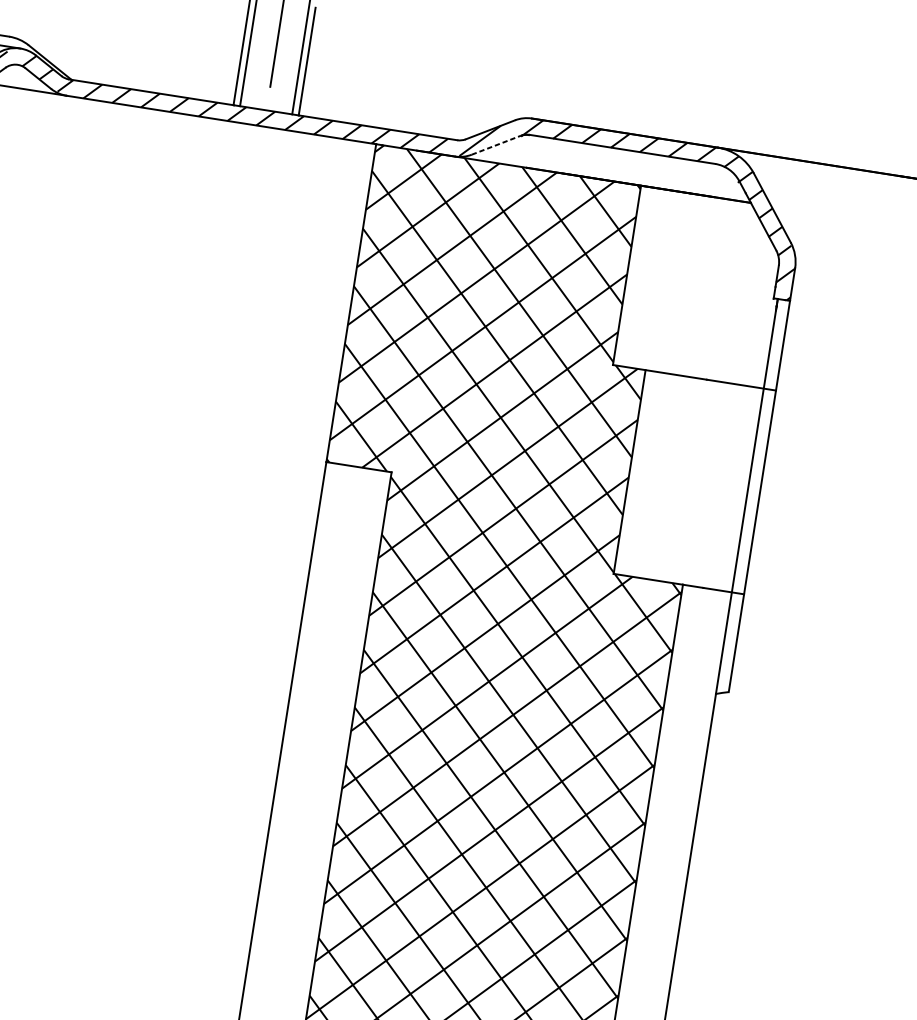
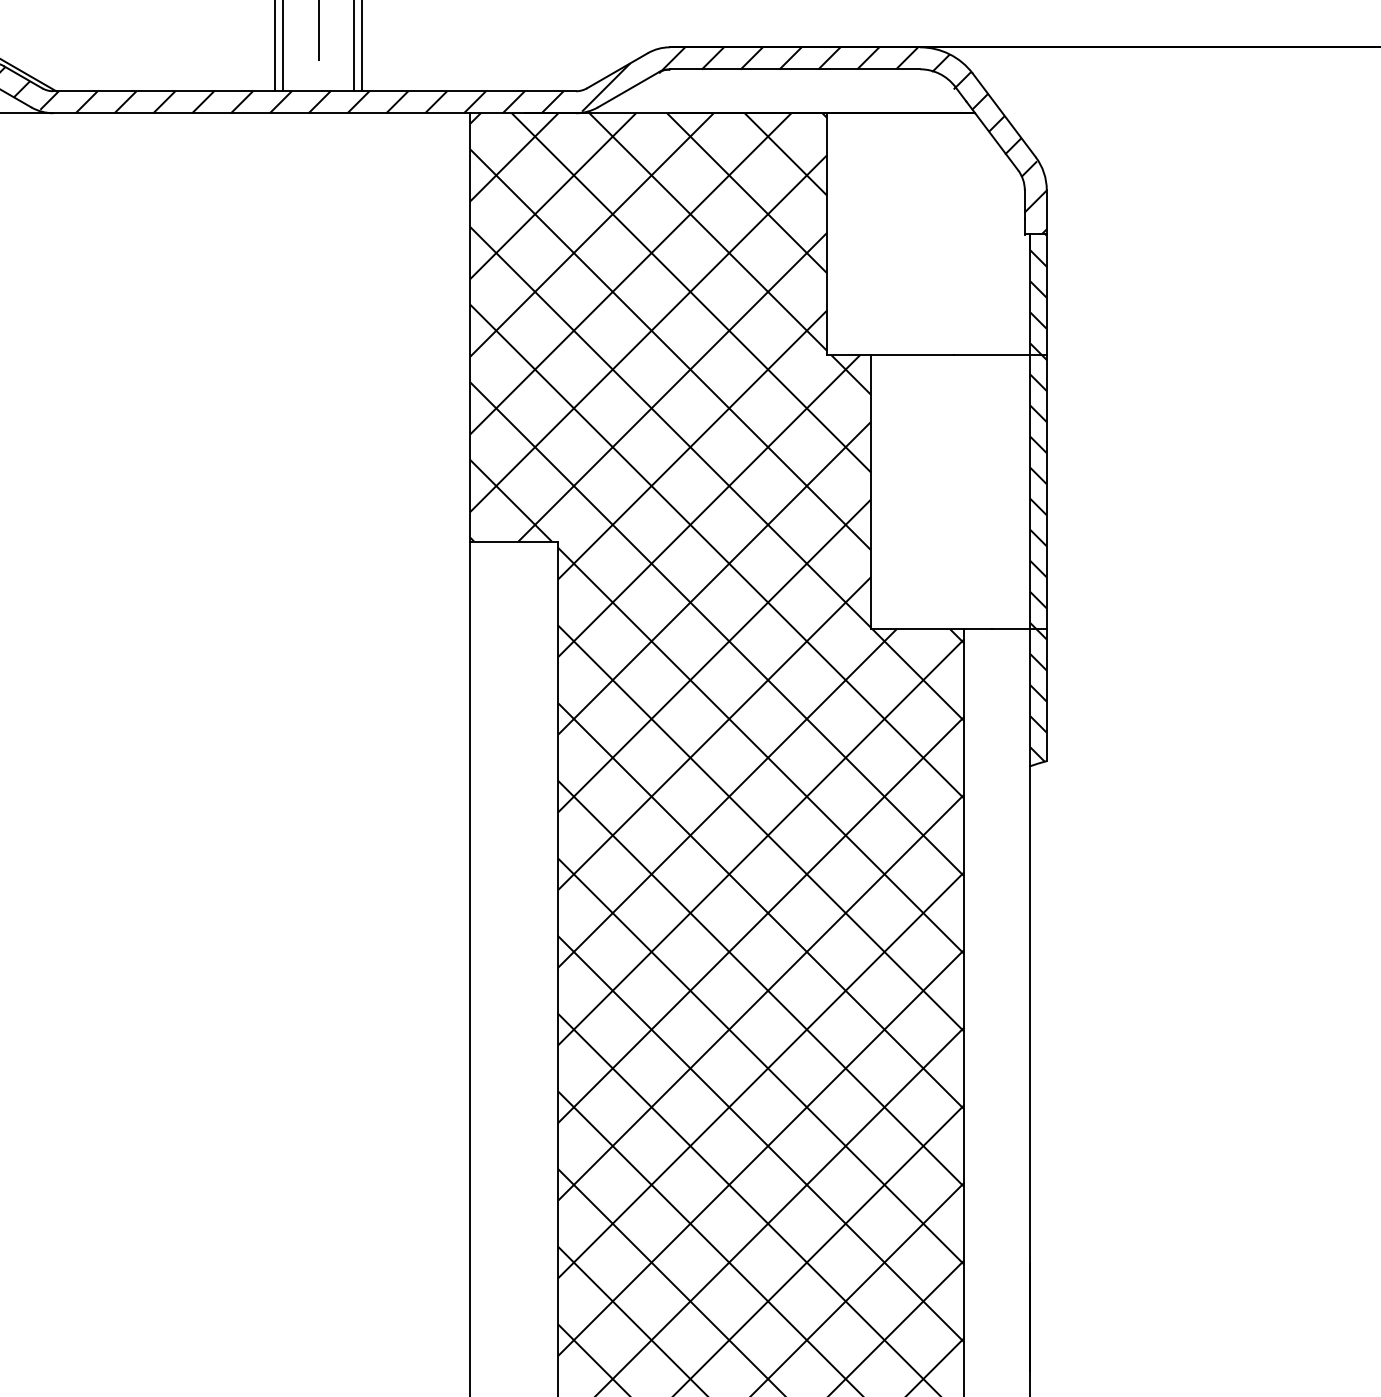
line: (496, 145) -> (628, 89), dashed -> solid
hatch: (753, 495) -> (1038, 497), added

